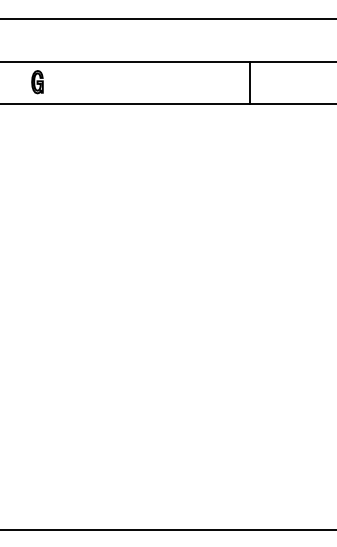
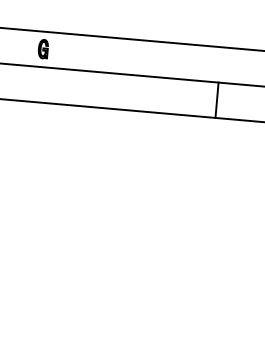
part: (37, 82) -> (43, 49), moved

